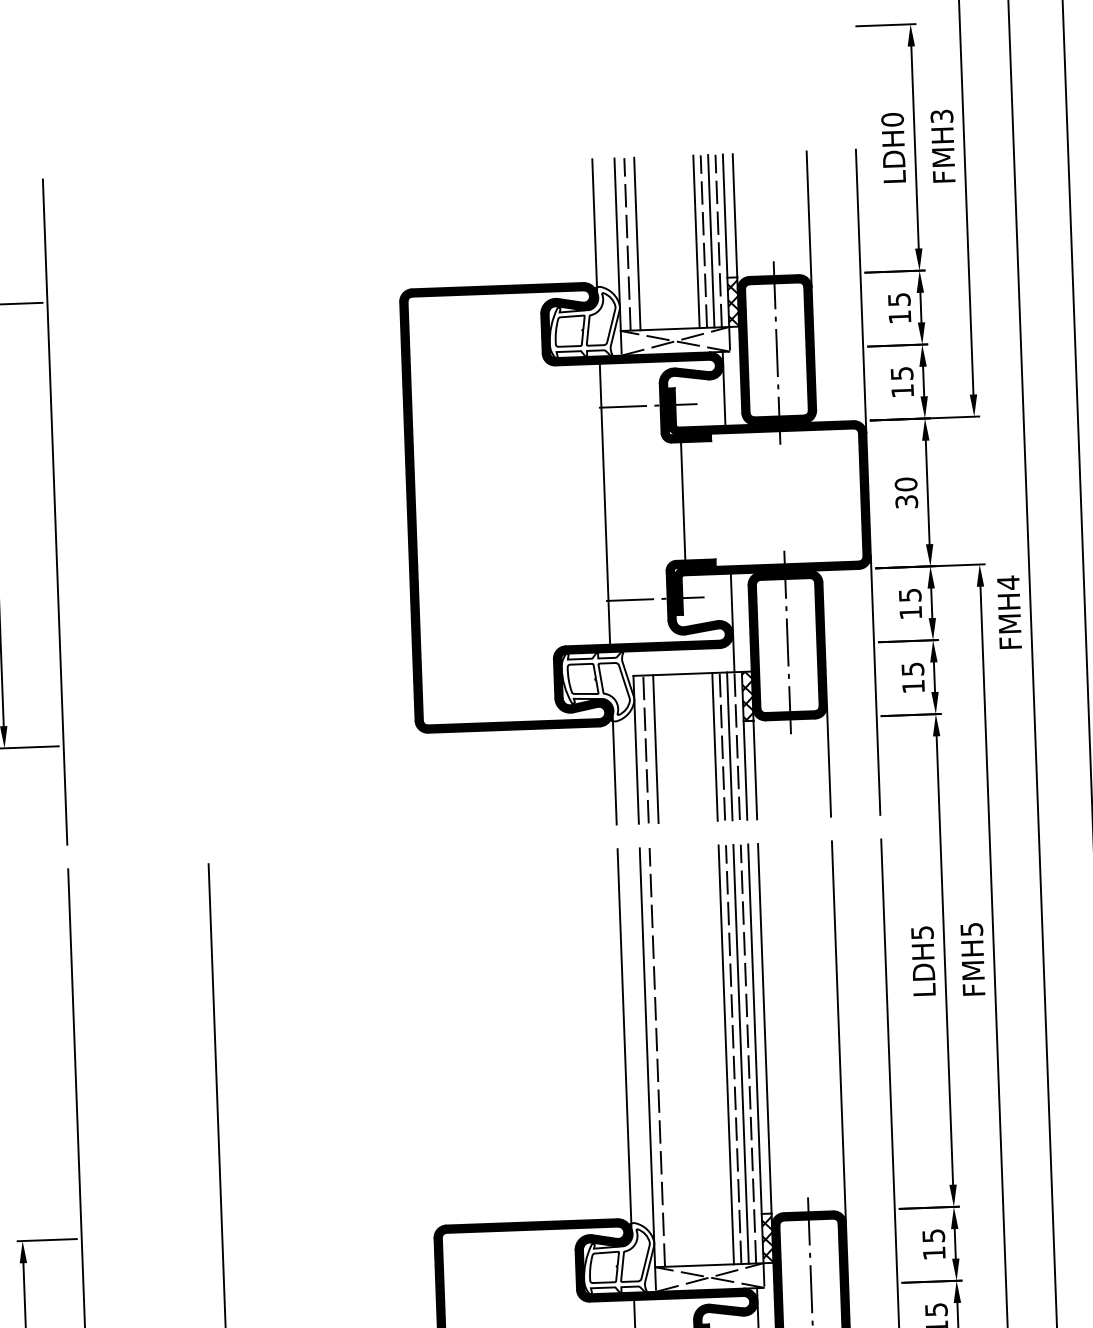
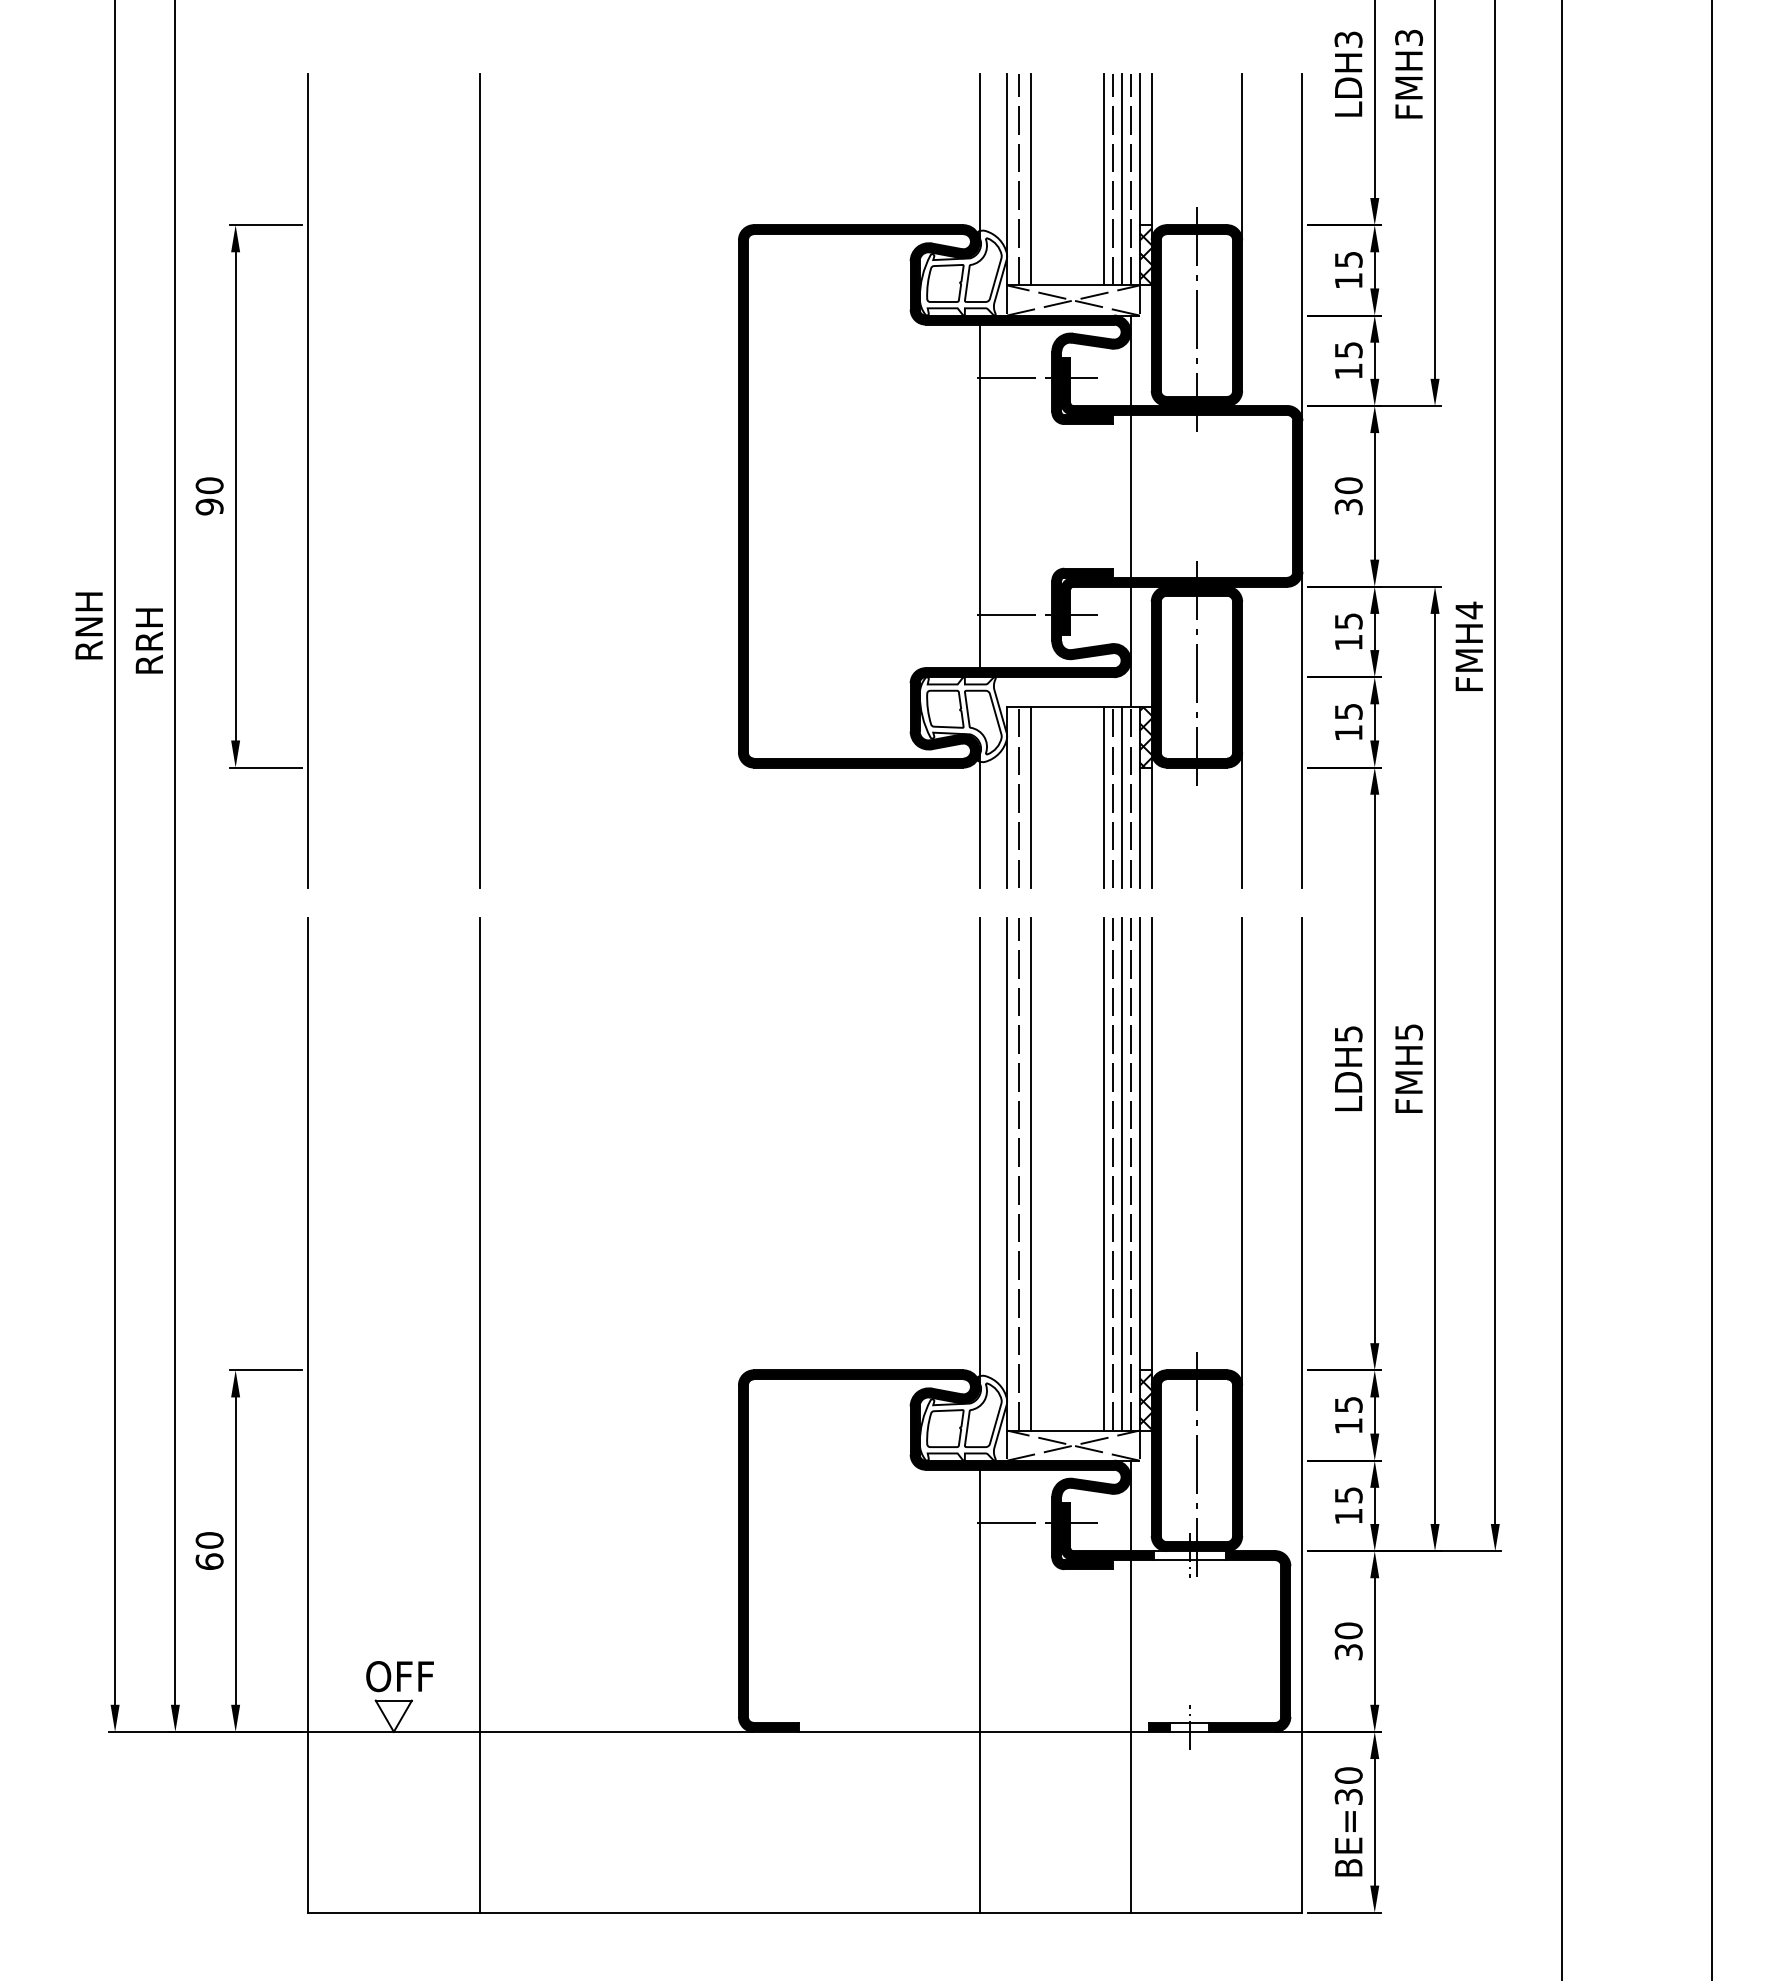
text: (892, 119) -> (1348, 39), LDH0 -> LDH3
line: (683, 501) -> (1130, 496), moved
line: (195, 506) -> (479, 480), added
line: (667, 1057) -> (1031, 1174), added

